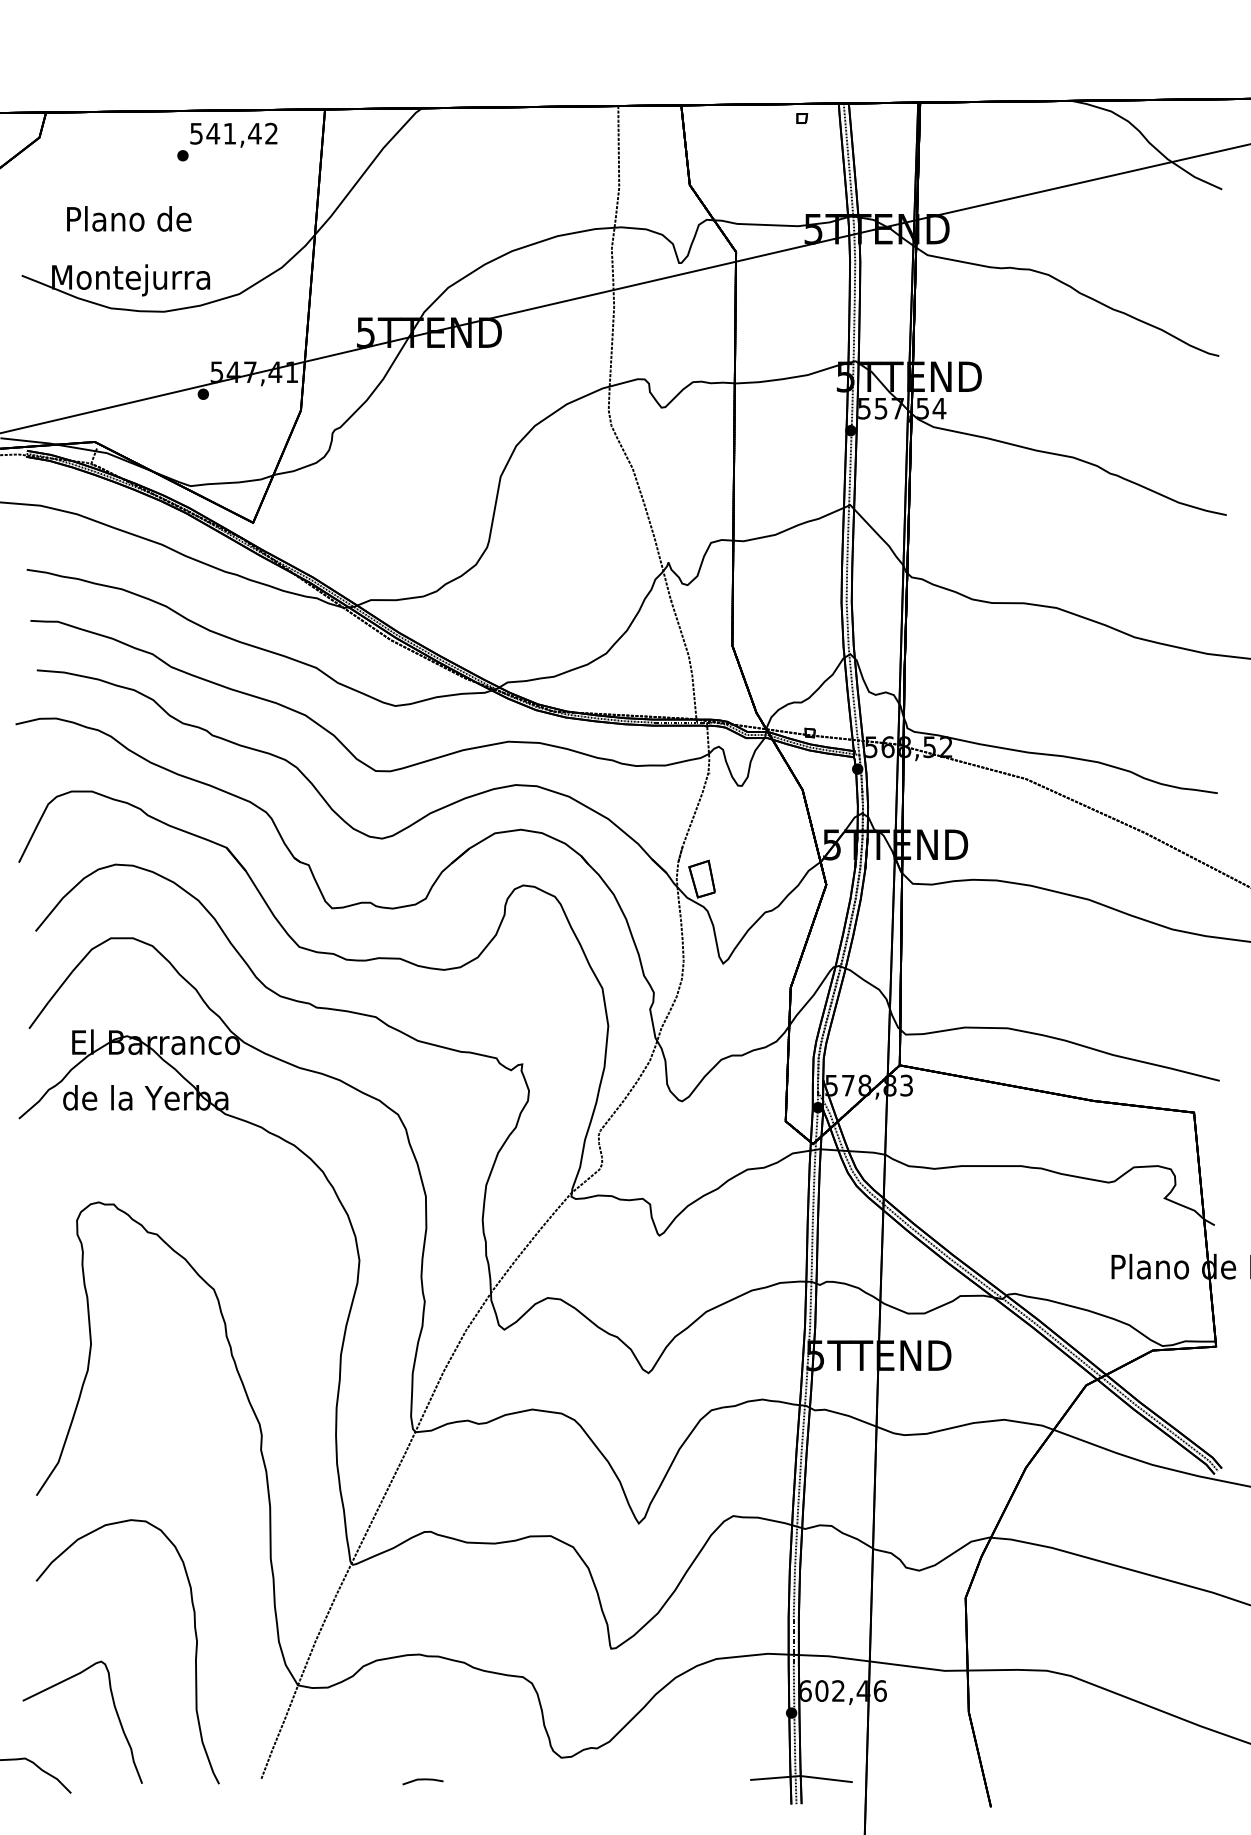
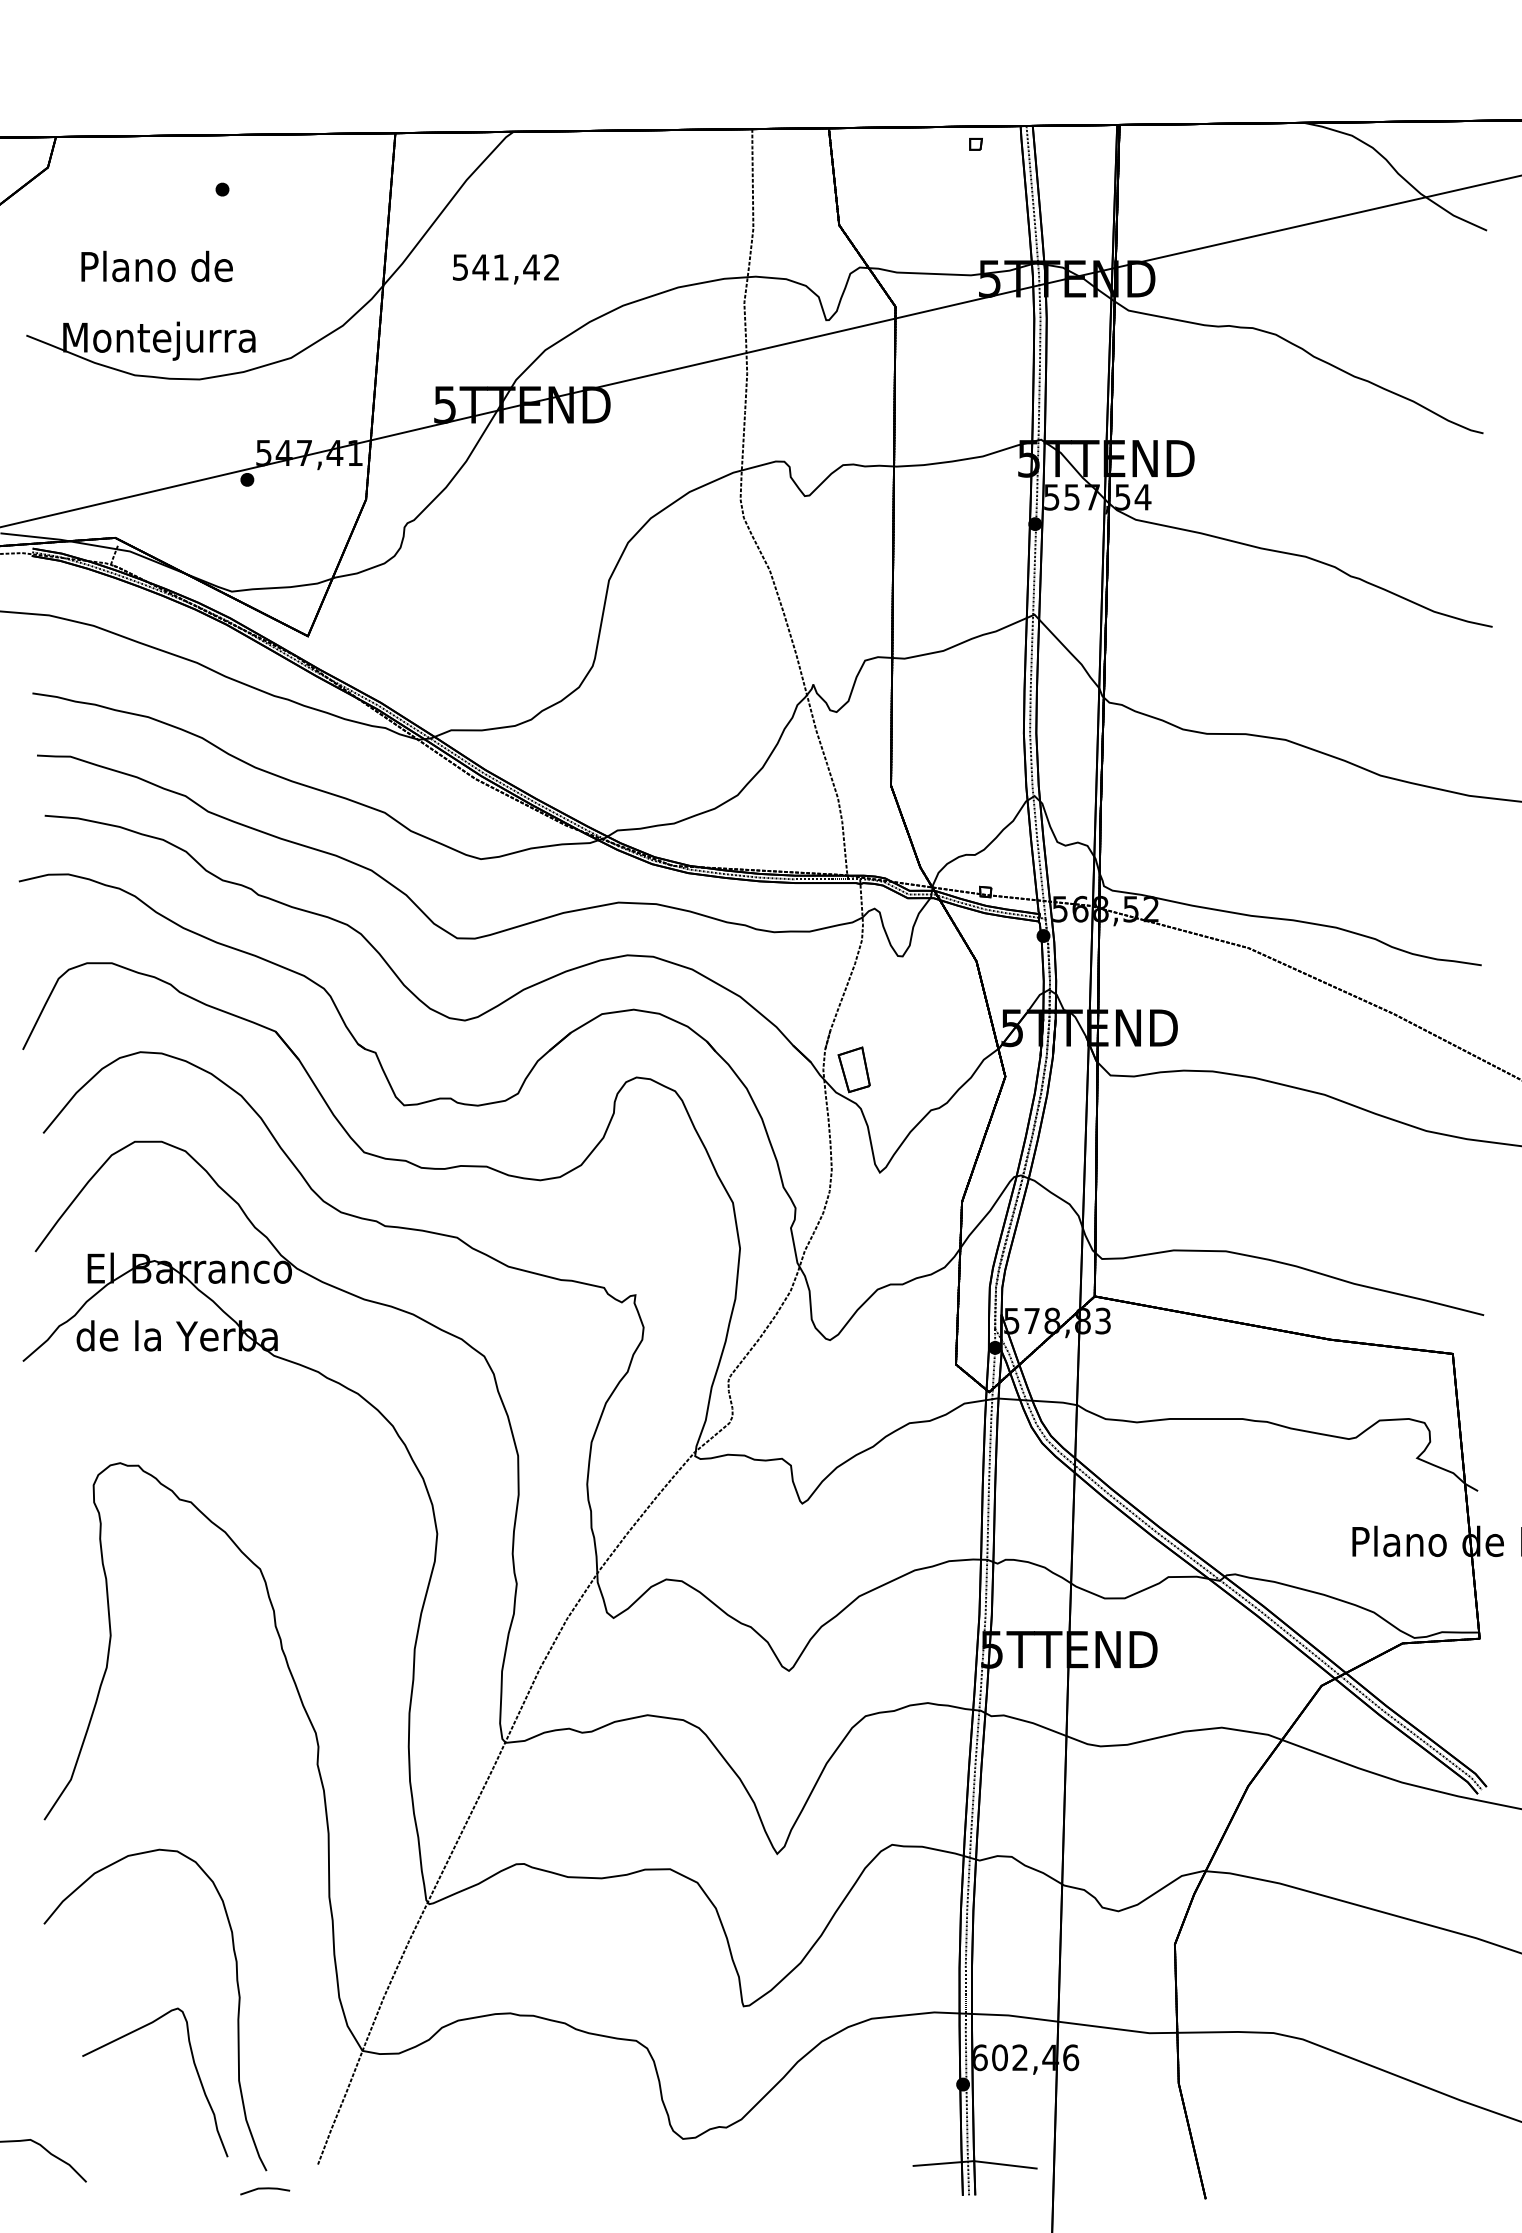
text: (233, 134) -> (505, 268), moved
curve: (114, 1709) -> (193, 2066), moved
line: (422, 1780) -> (264, 2189), moved

